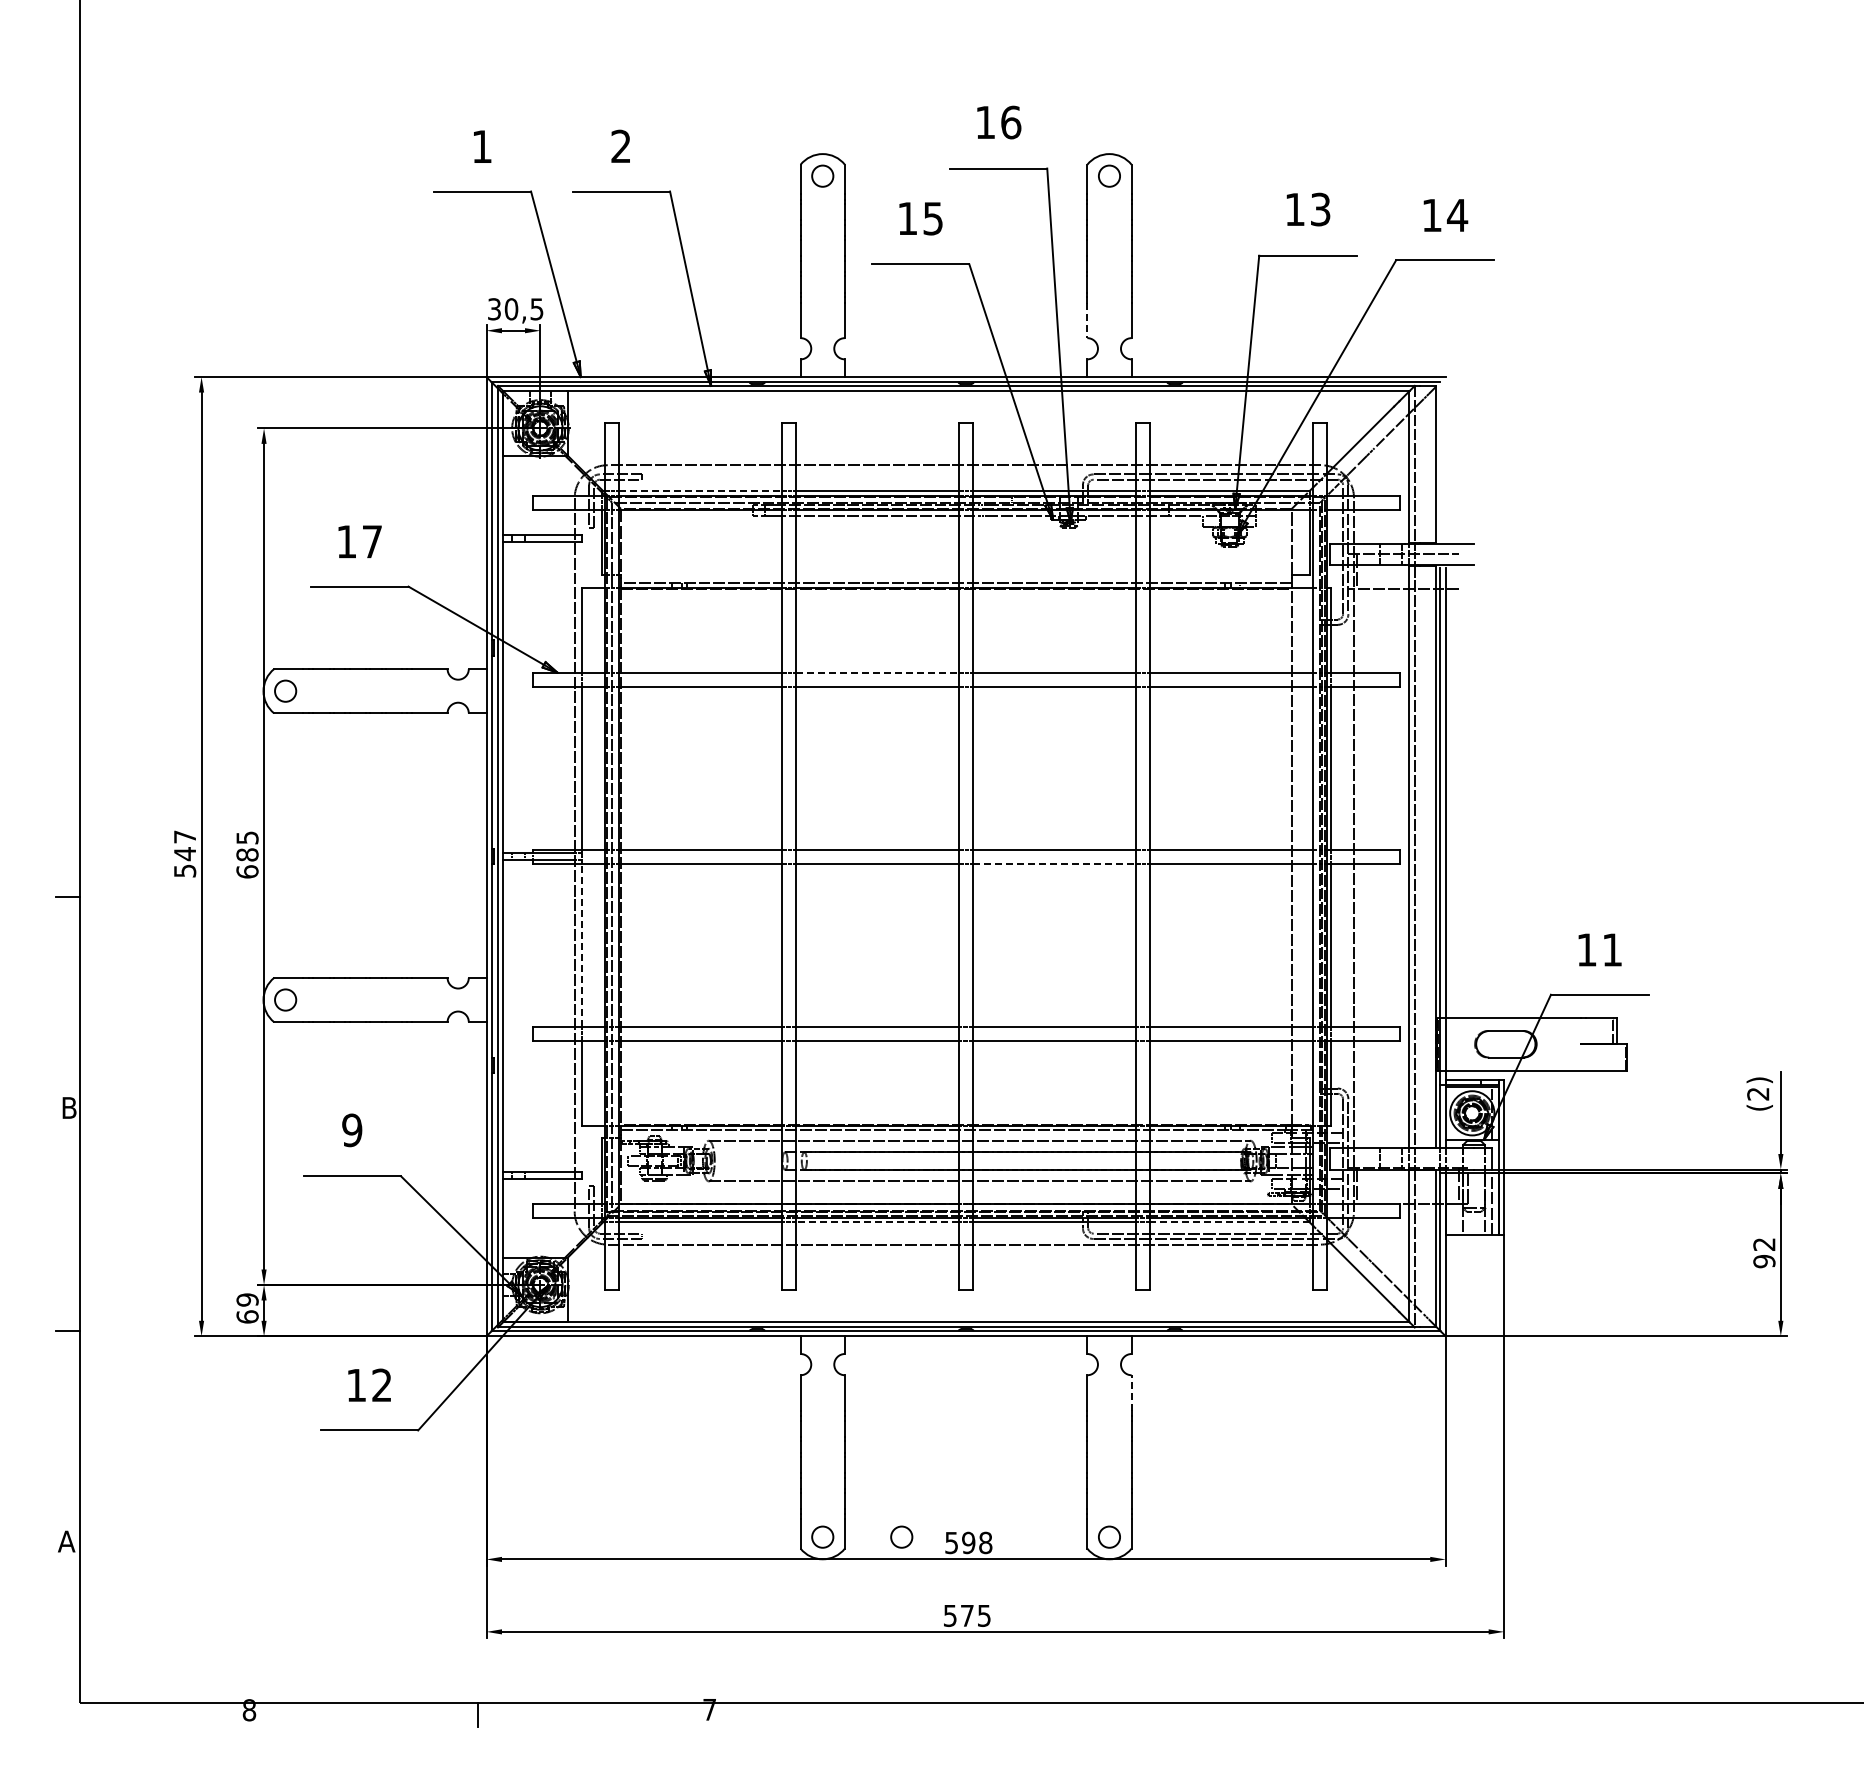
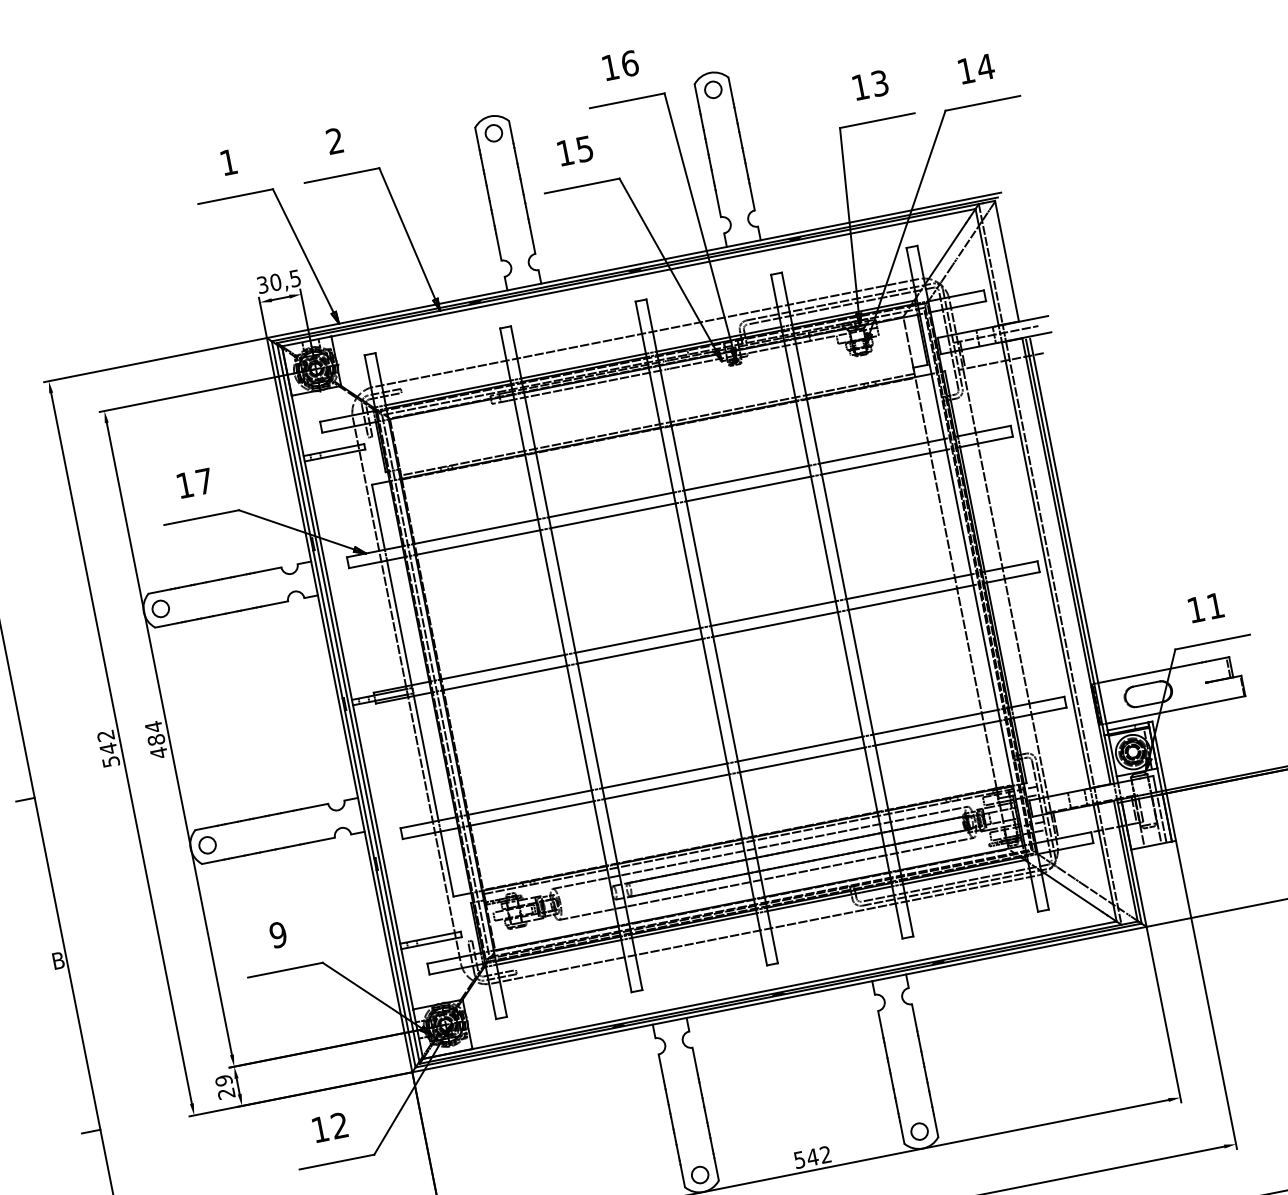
line: (1087, 320) -> (718, 203), dashed -> solid
line: (701, 491) -> (448, 393), dashed -> solid
line: (878, 672) -> (611, 504), dashed -> solid
text: (184, 836) -> (105, 735), 547 -> 542
text: (247, 854) -> (156, 739), 685 -> 484
line: (1055, 863) -> (776, 624), dashed -> solid
line: (582, 944) -> (426, 757), dashed -> solid
line: (877, 1222) -> (694, 925), dashed -> solid
line: (1229, 1222) -> (963, 872), dashed -> solid
text: (247, 1316) -> (226, 1093), 69 -> 29
line: (1131, 1392) -> (914, 1017), dashed -> solid
circle: (901, 1536) -> (760, 1162), removed
text: (976, 1542) -> (818, 1155), 598 -> 542

